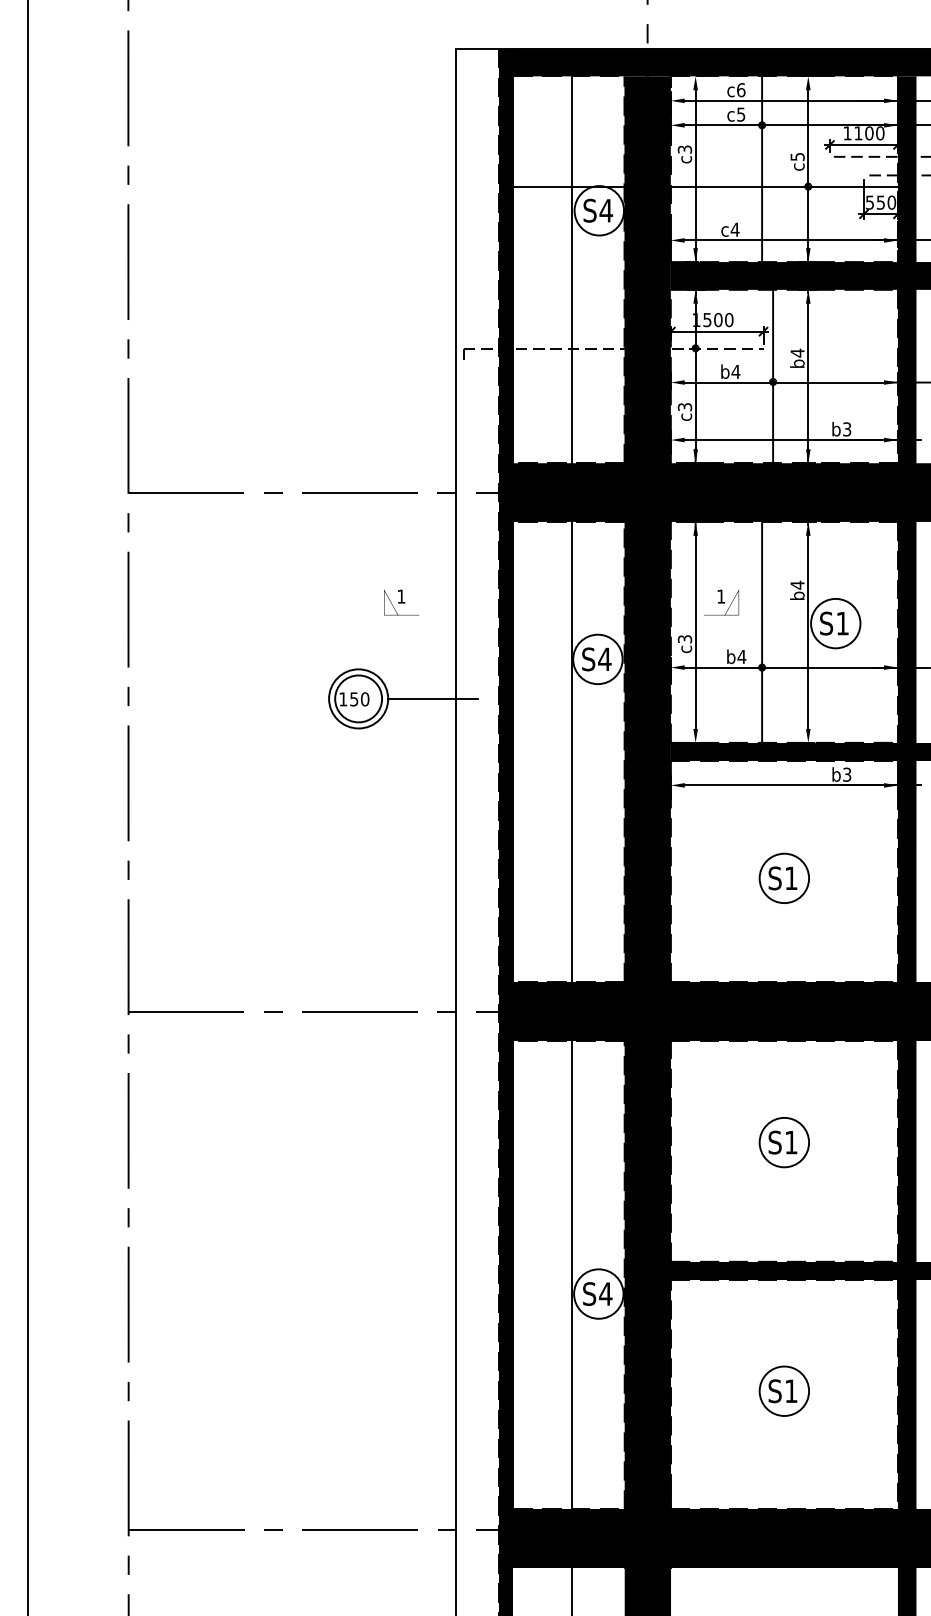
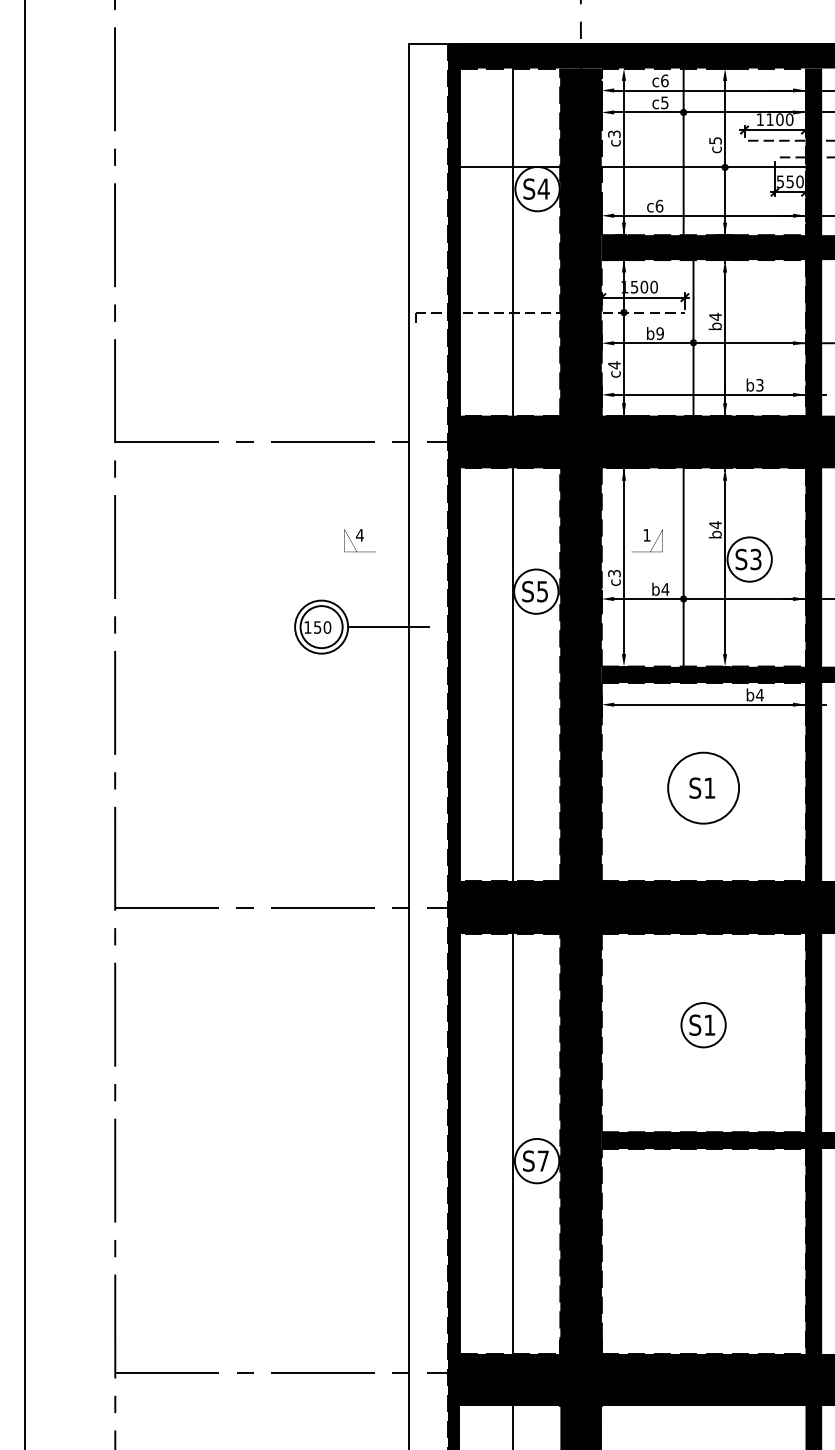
text: (735, 229) -> (659, 205), c4 -> c6
text: (736, 371) -> (660, 333), b4 -> b9
text: (685, 407) -> (614, 365), c3 -> c4
text: (400, 596) -> (359, 535), 1 -> 4
text: (842, 623) -> (755, 559), S1 -> S3
text: (604, 659) -> (542, 591), S4 -> S5
text: (846, 774) -> (759, 694), b3 -> b4
circle: (784, 878) -> (703, 788), size x1.6
text: (605, 1293) -> (543, 1160), S4 -> S7
part: (784, 1391) -> (703, 1248), removed

